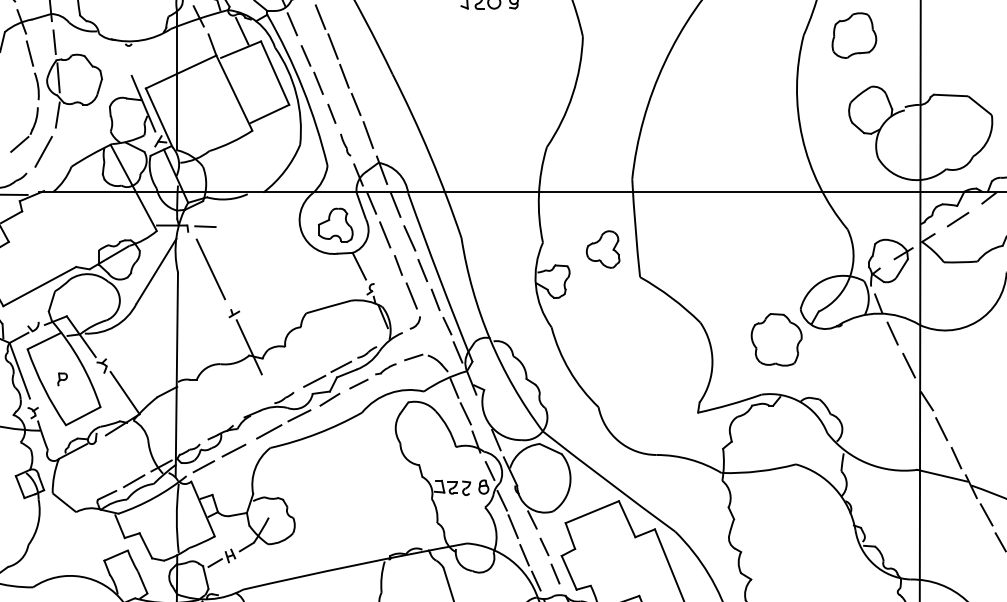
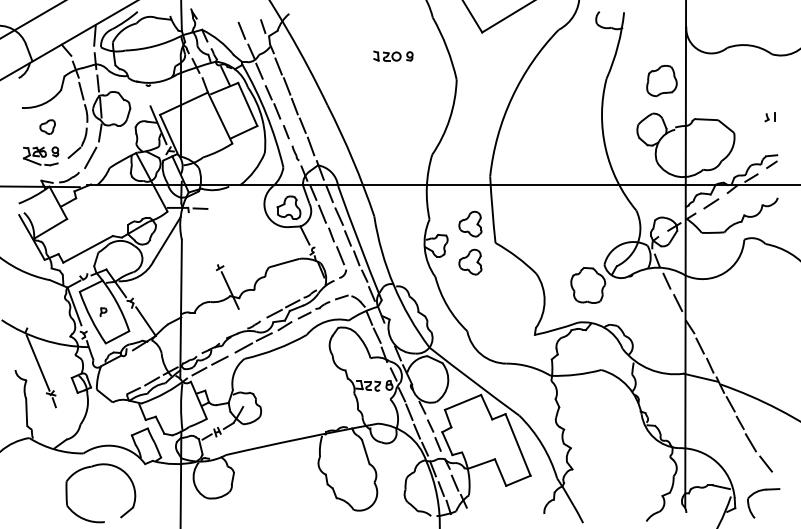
part: (853, 36) -> (661, 81), moved
line: (209, 269) -> (203, 237), removed
part: (603, 304) -> (470, 261), added

